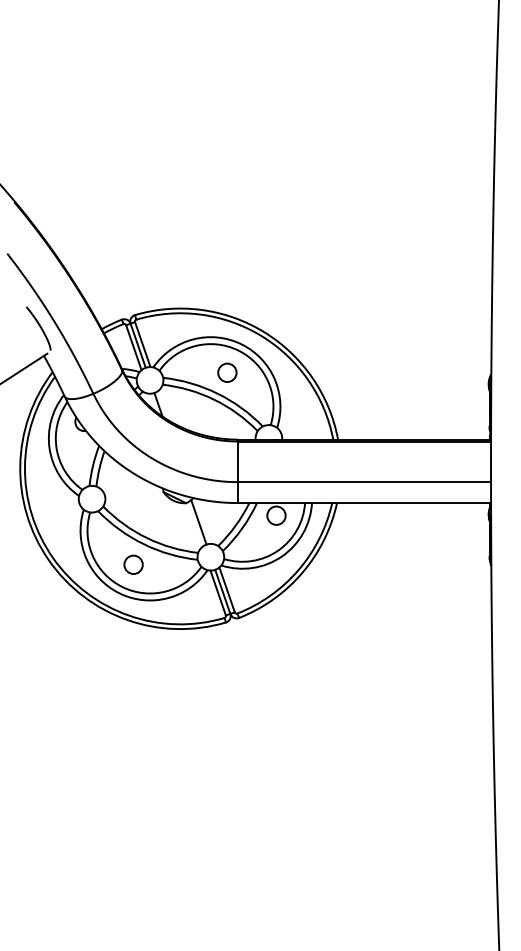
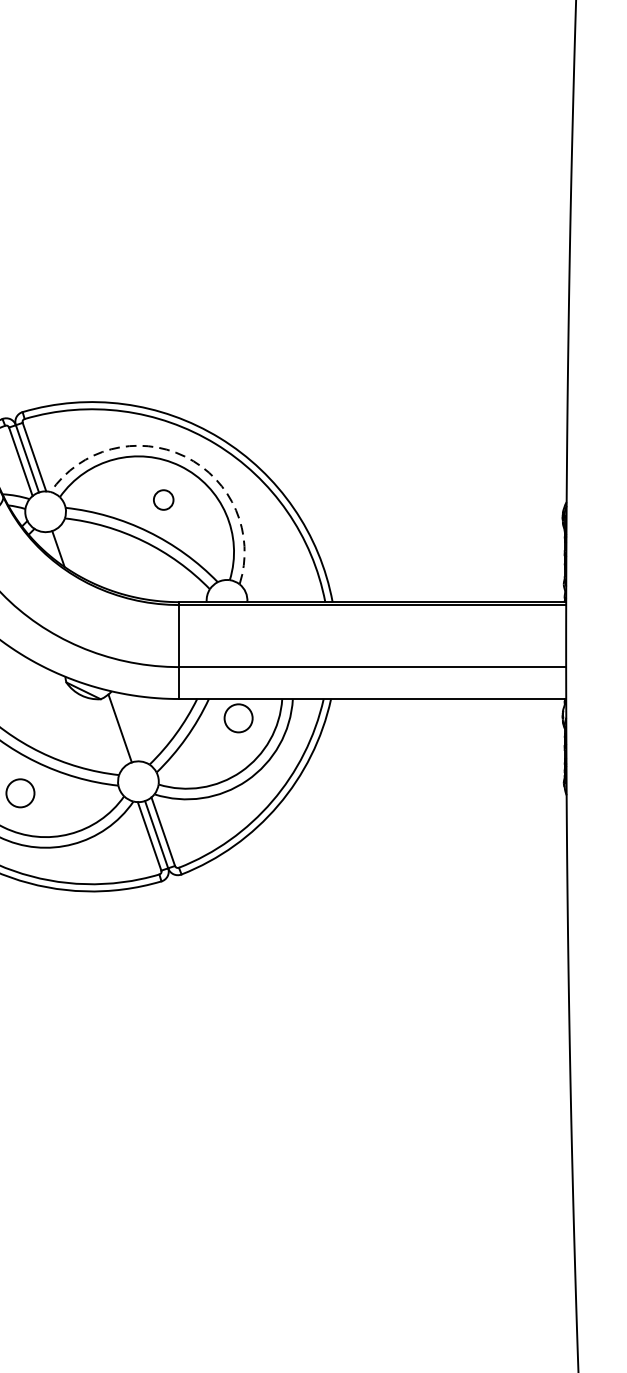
arc: (241, 344) -> (185, 456), solid -> dashed
circle: (227, 372) -> (163, 499), size x0.7

